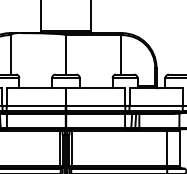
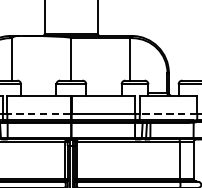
line: (36, 105) -> (39, 113), solid -> dashed
line: (156, 105) -> (168, 113), solid -> dashed

